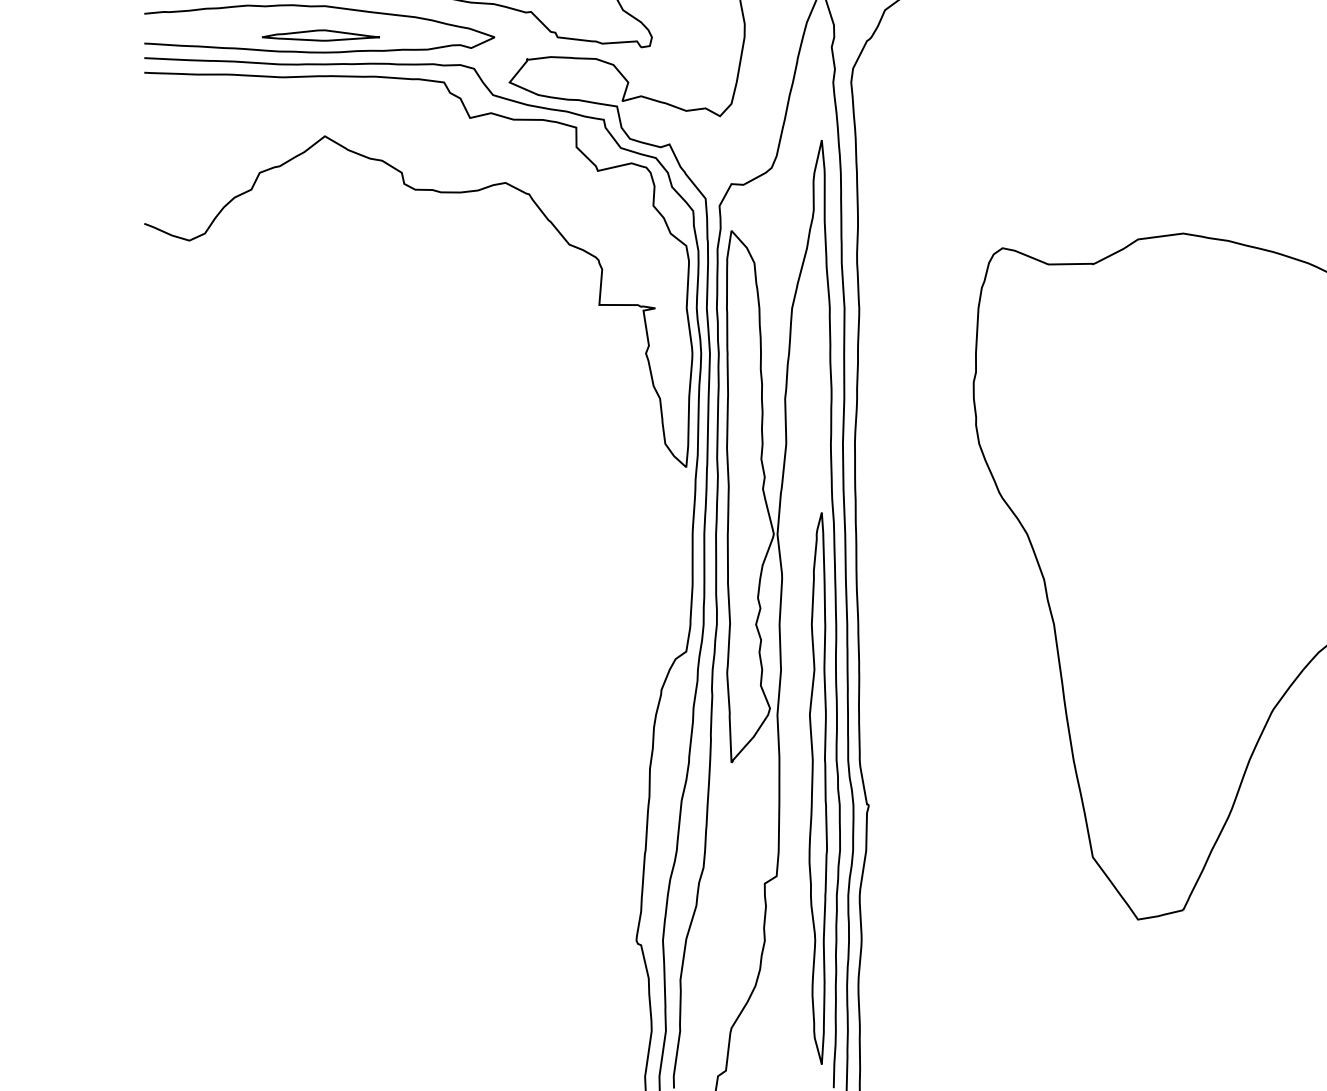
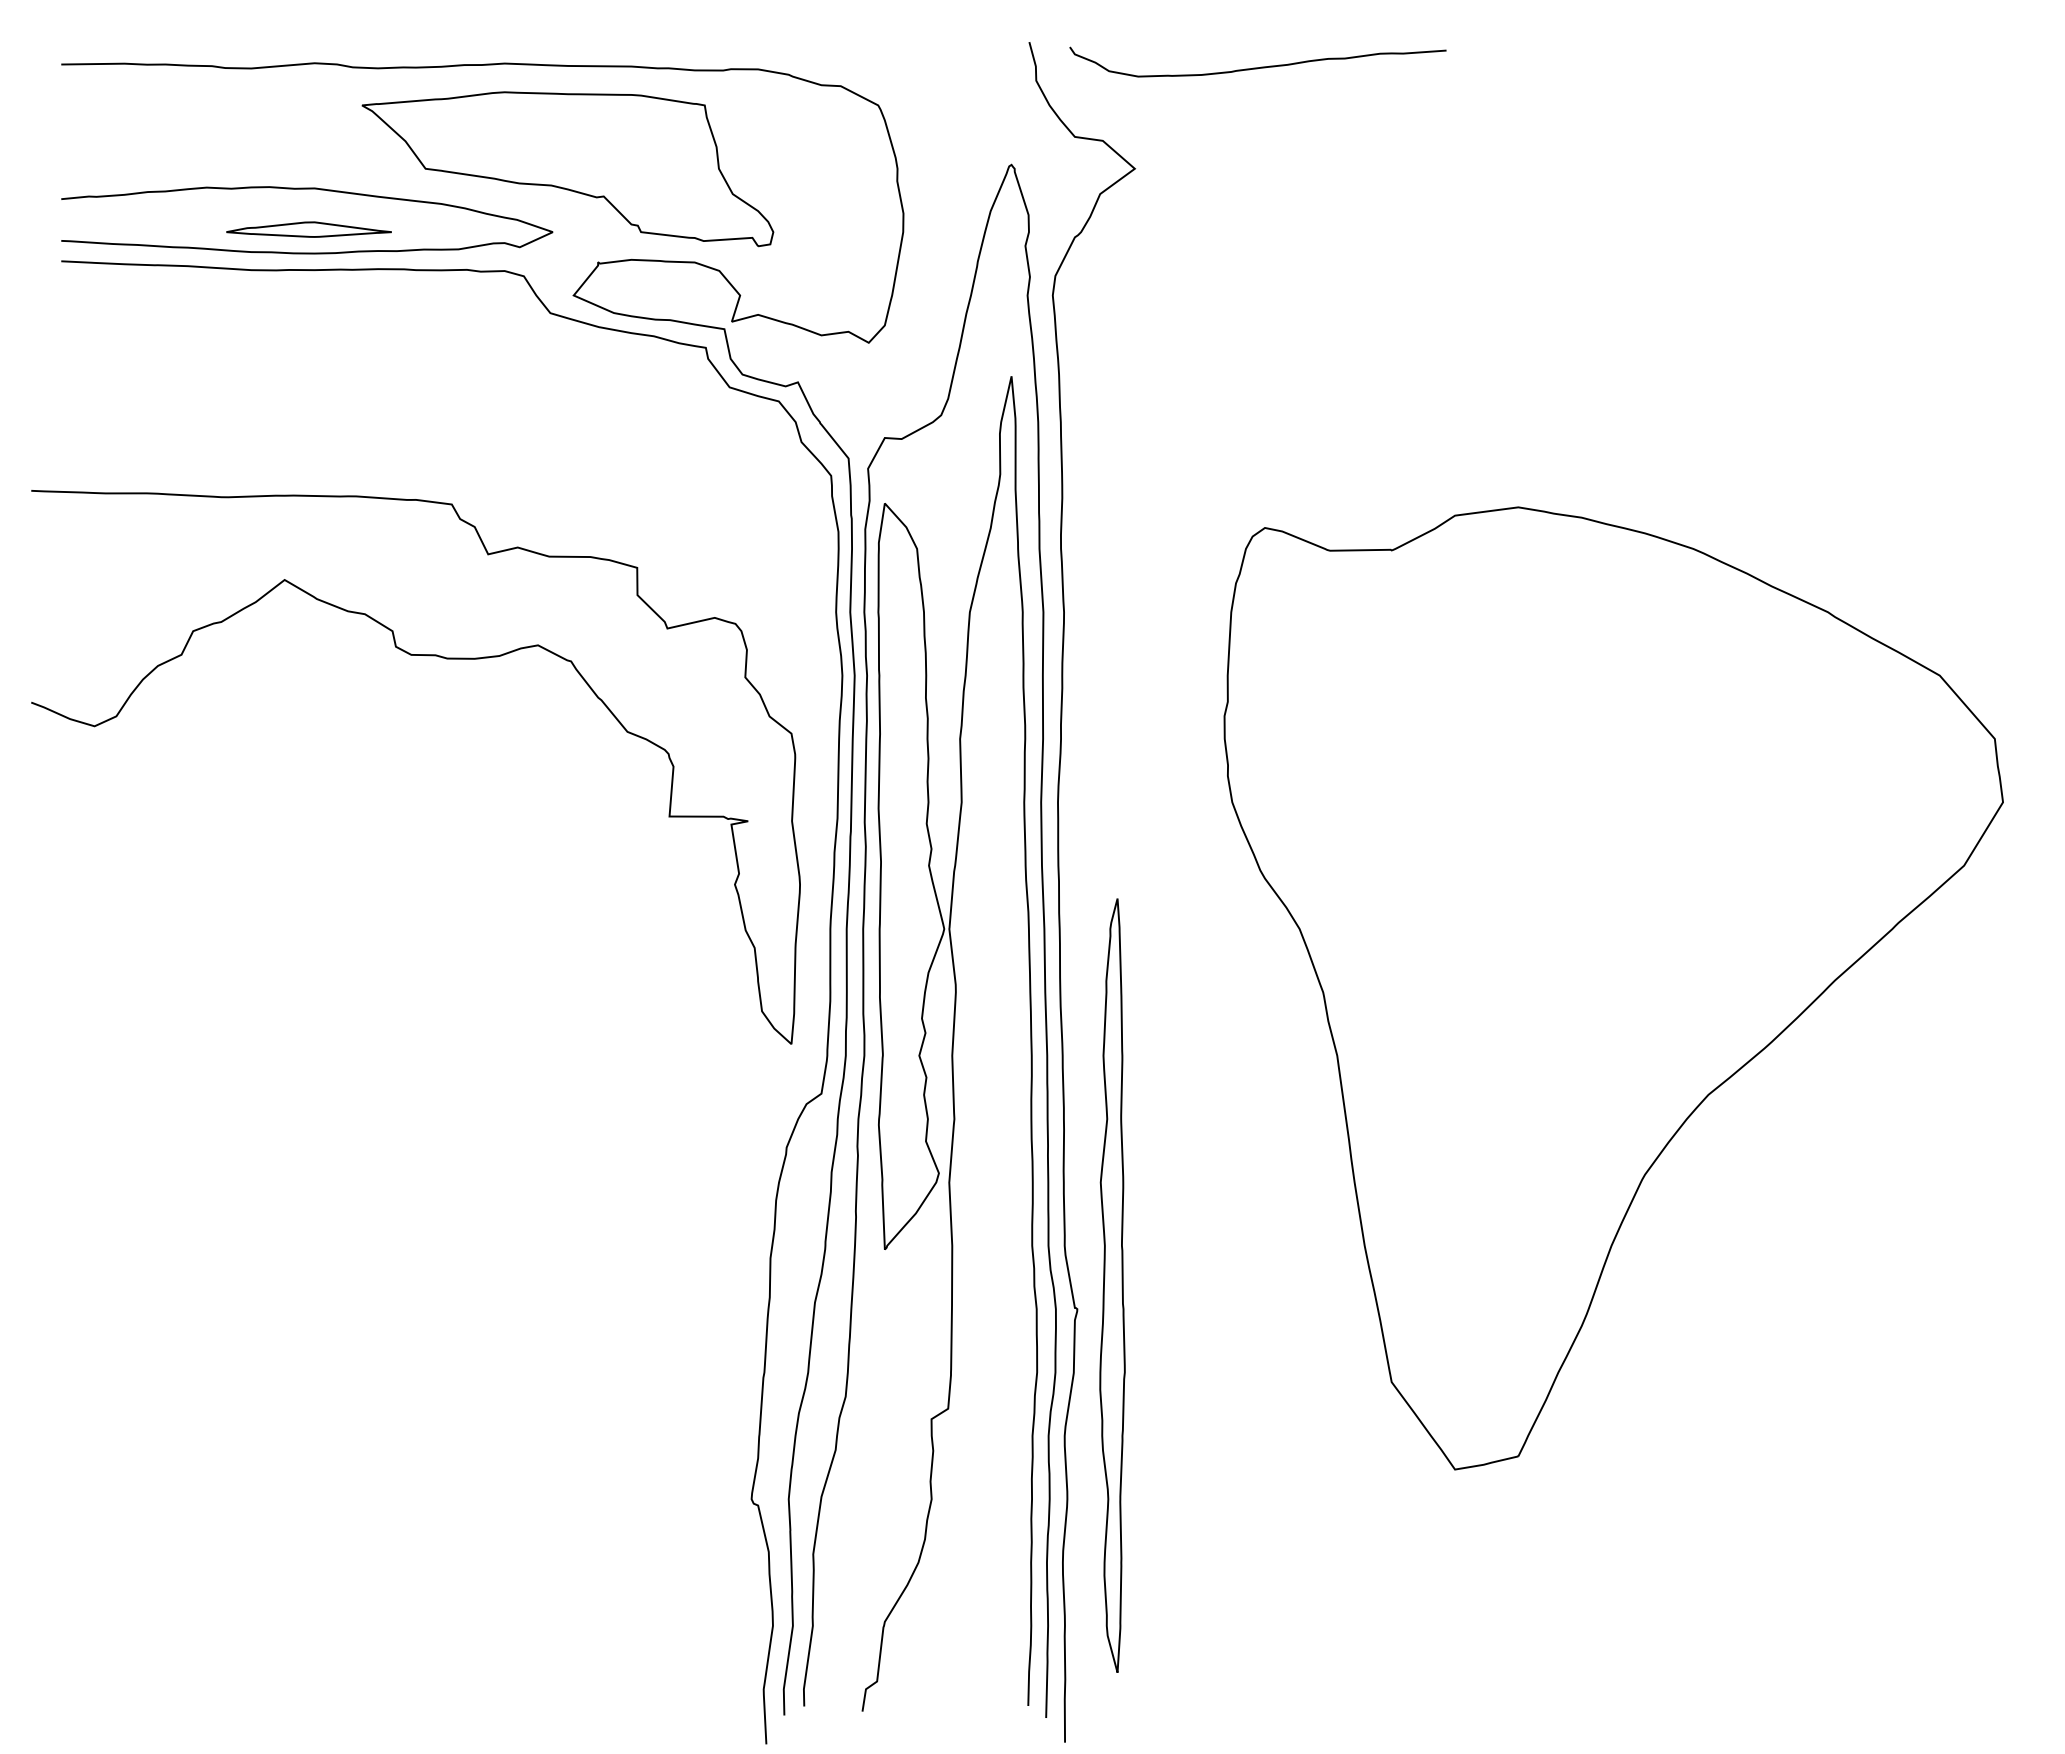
curve: (427, 190) -> (428, 656), moved
part: (818, 788) -> (1112, 1285), moved

